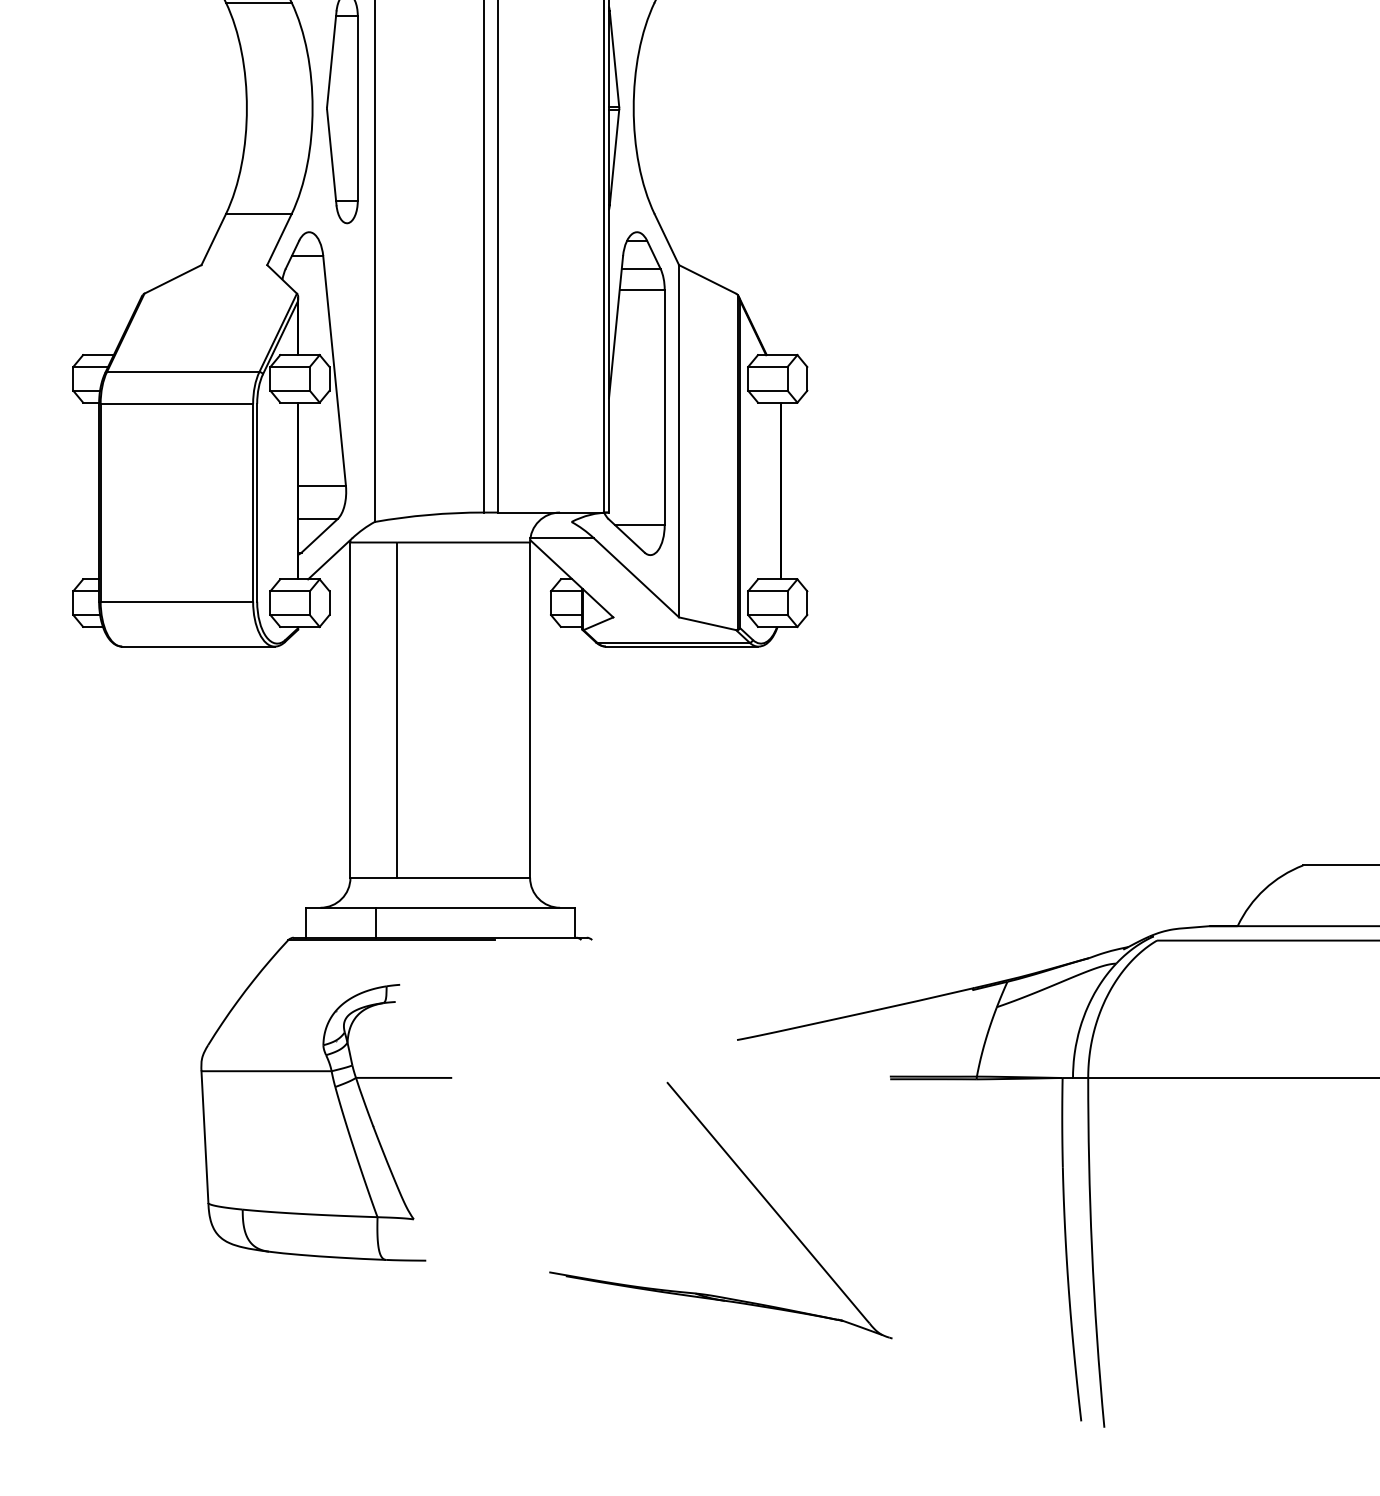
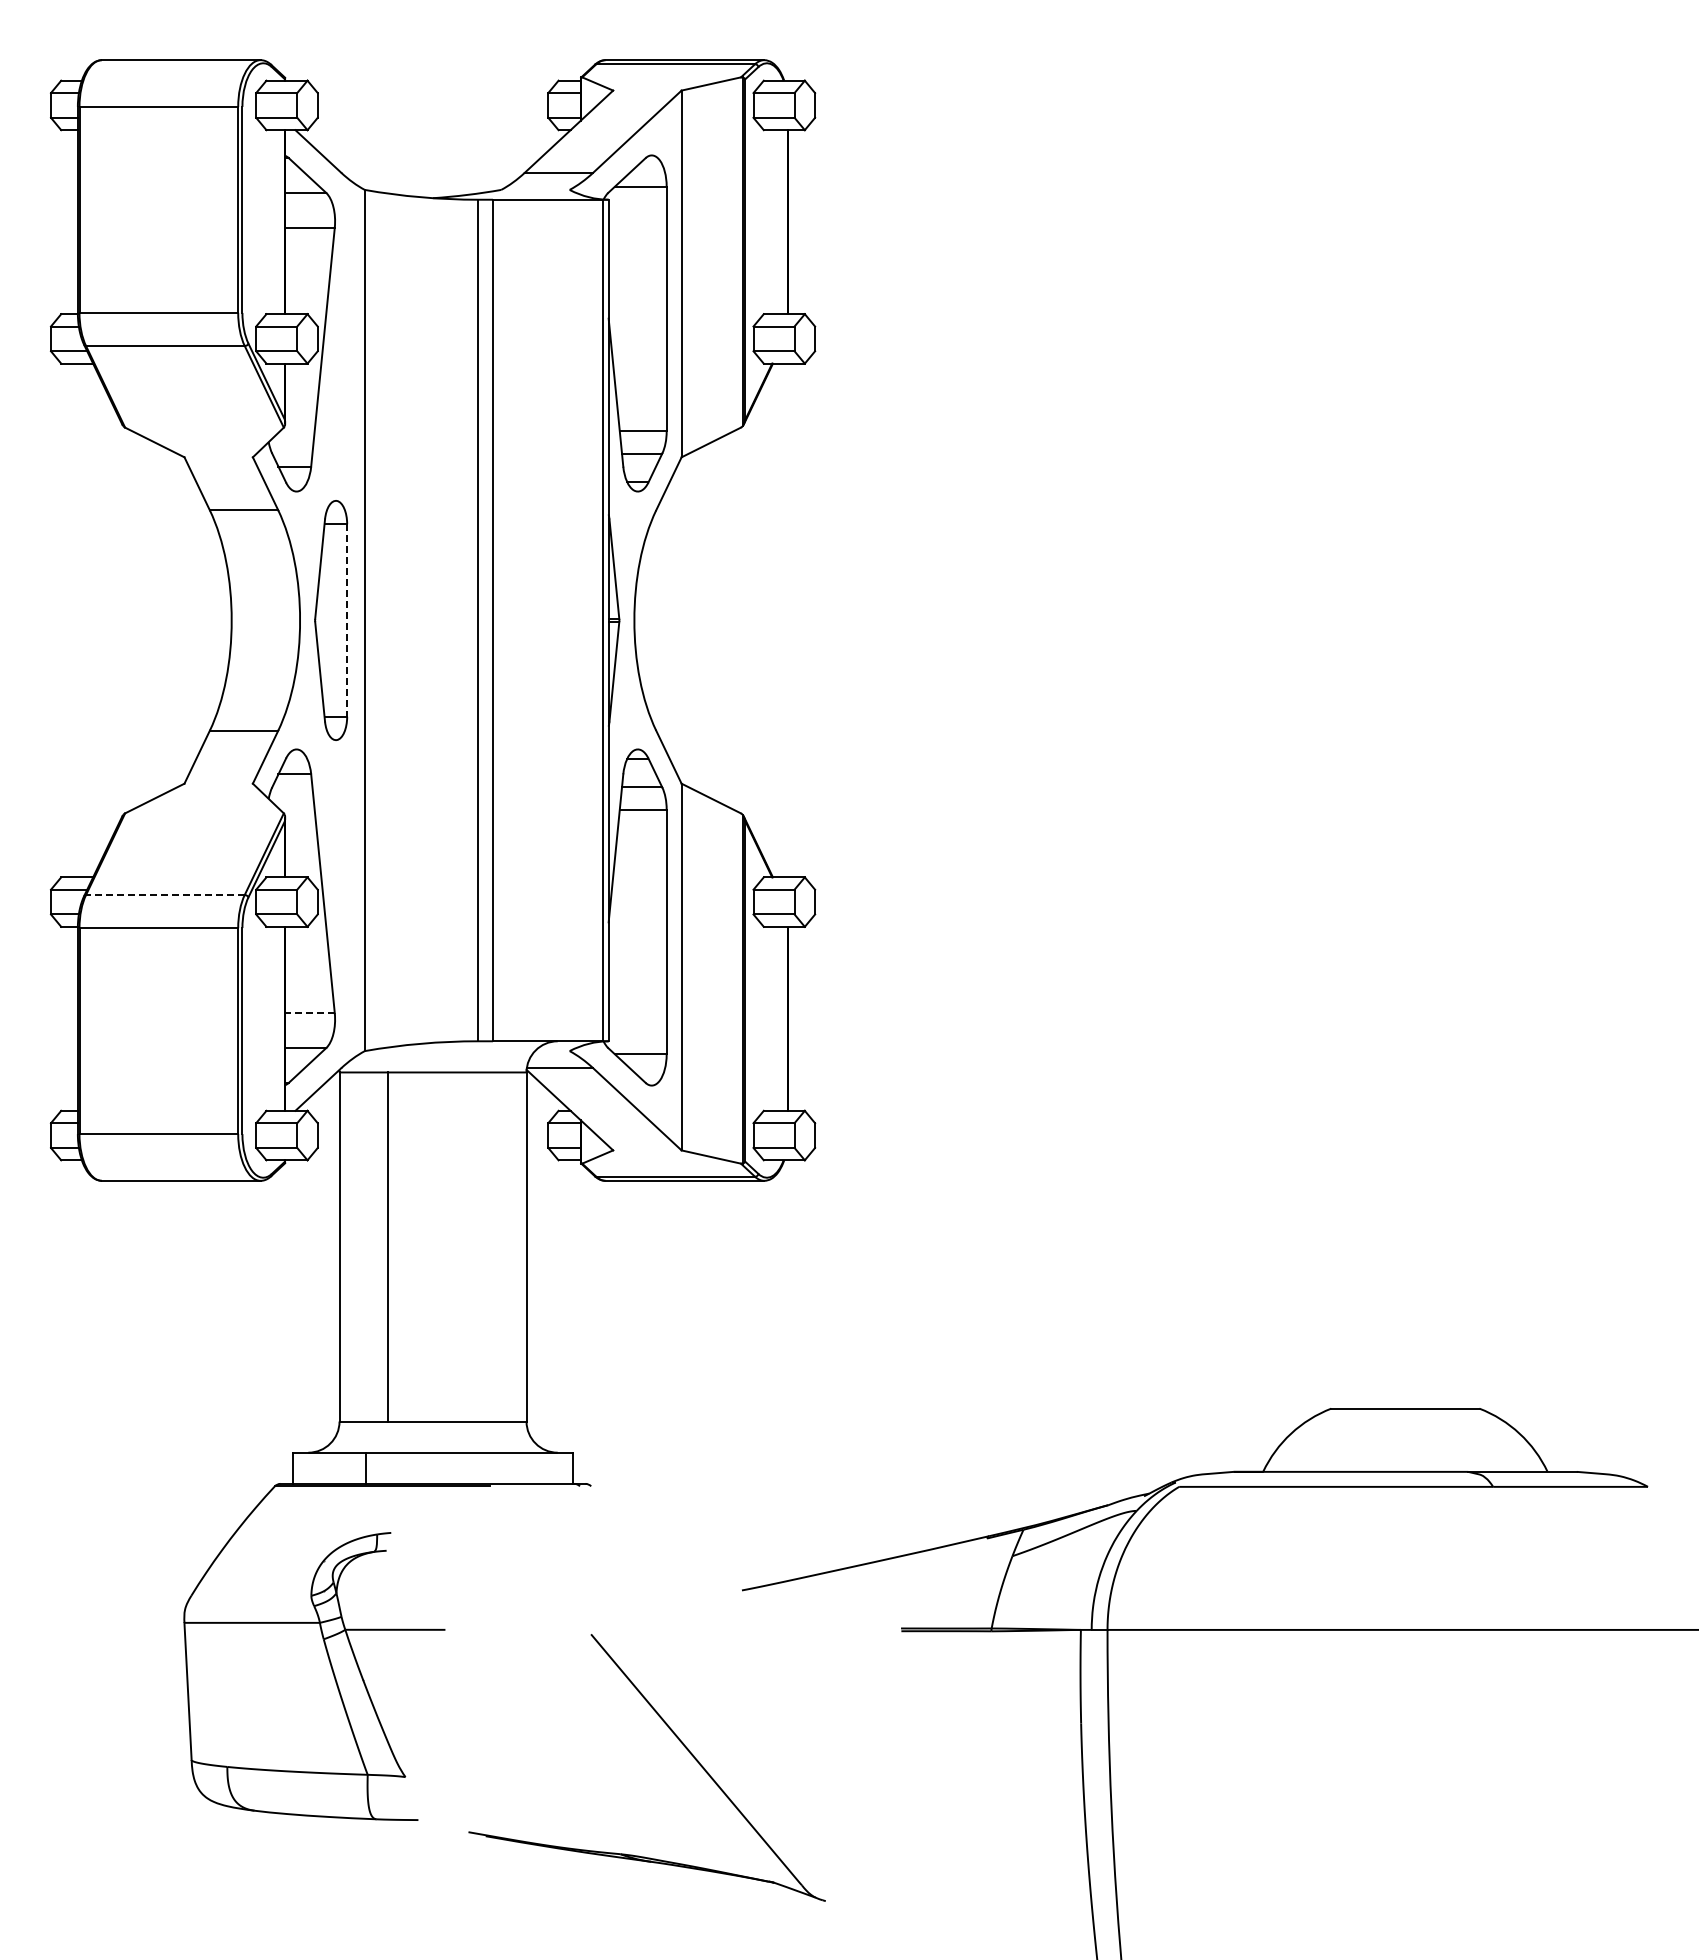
line: (358, 109) -> (347, 621), solid -> dashed
line: (182, 372) -> (164, 895), solid -> dashed
line: (322, 485) -> (310, 1013), solid -> dashed
part: (751, 1185) -> (679, 1741), moved

